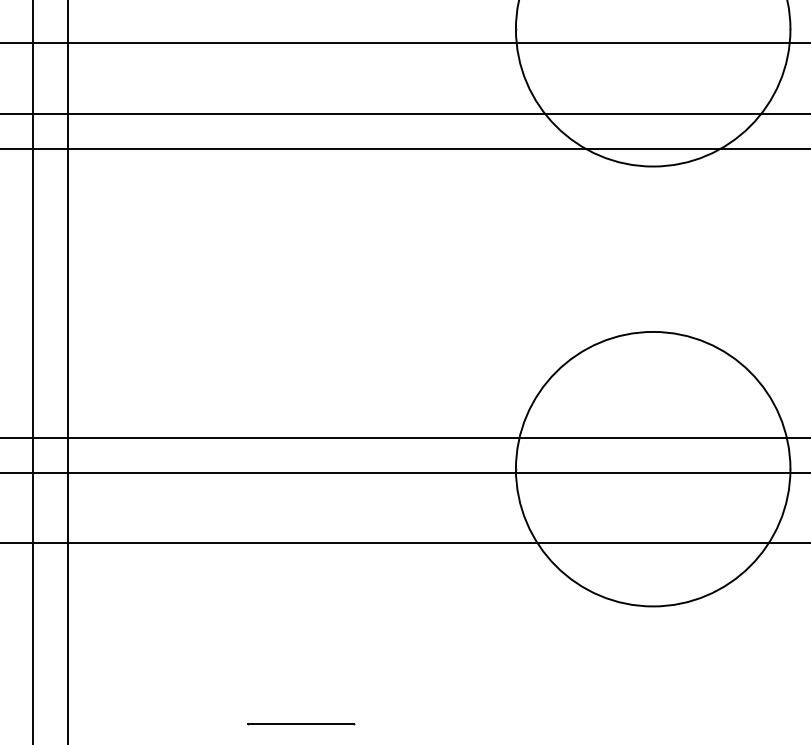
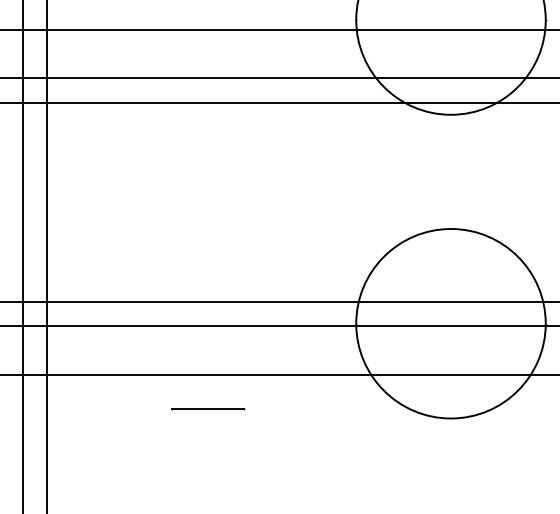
line: (301, 725) -> (208, 409), moved

